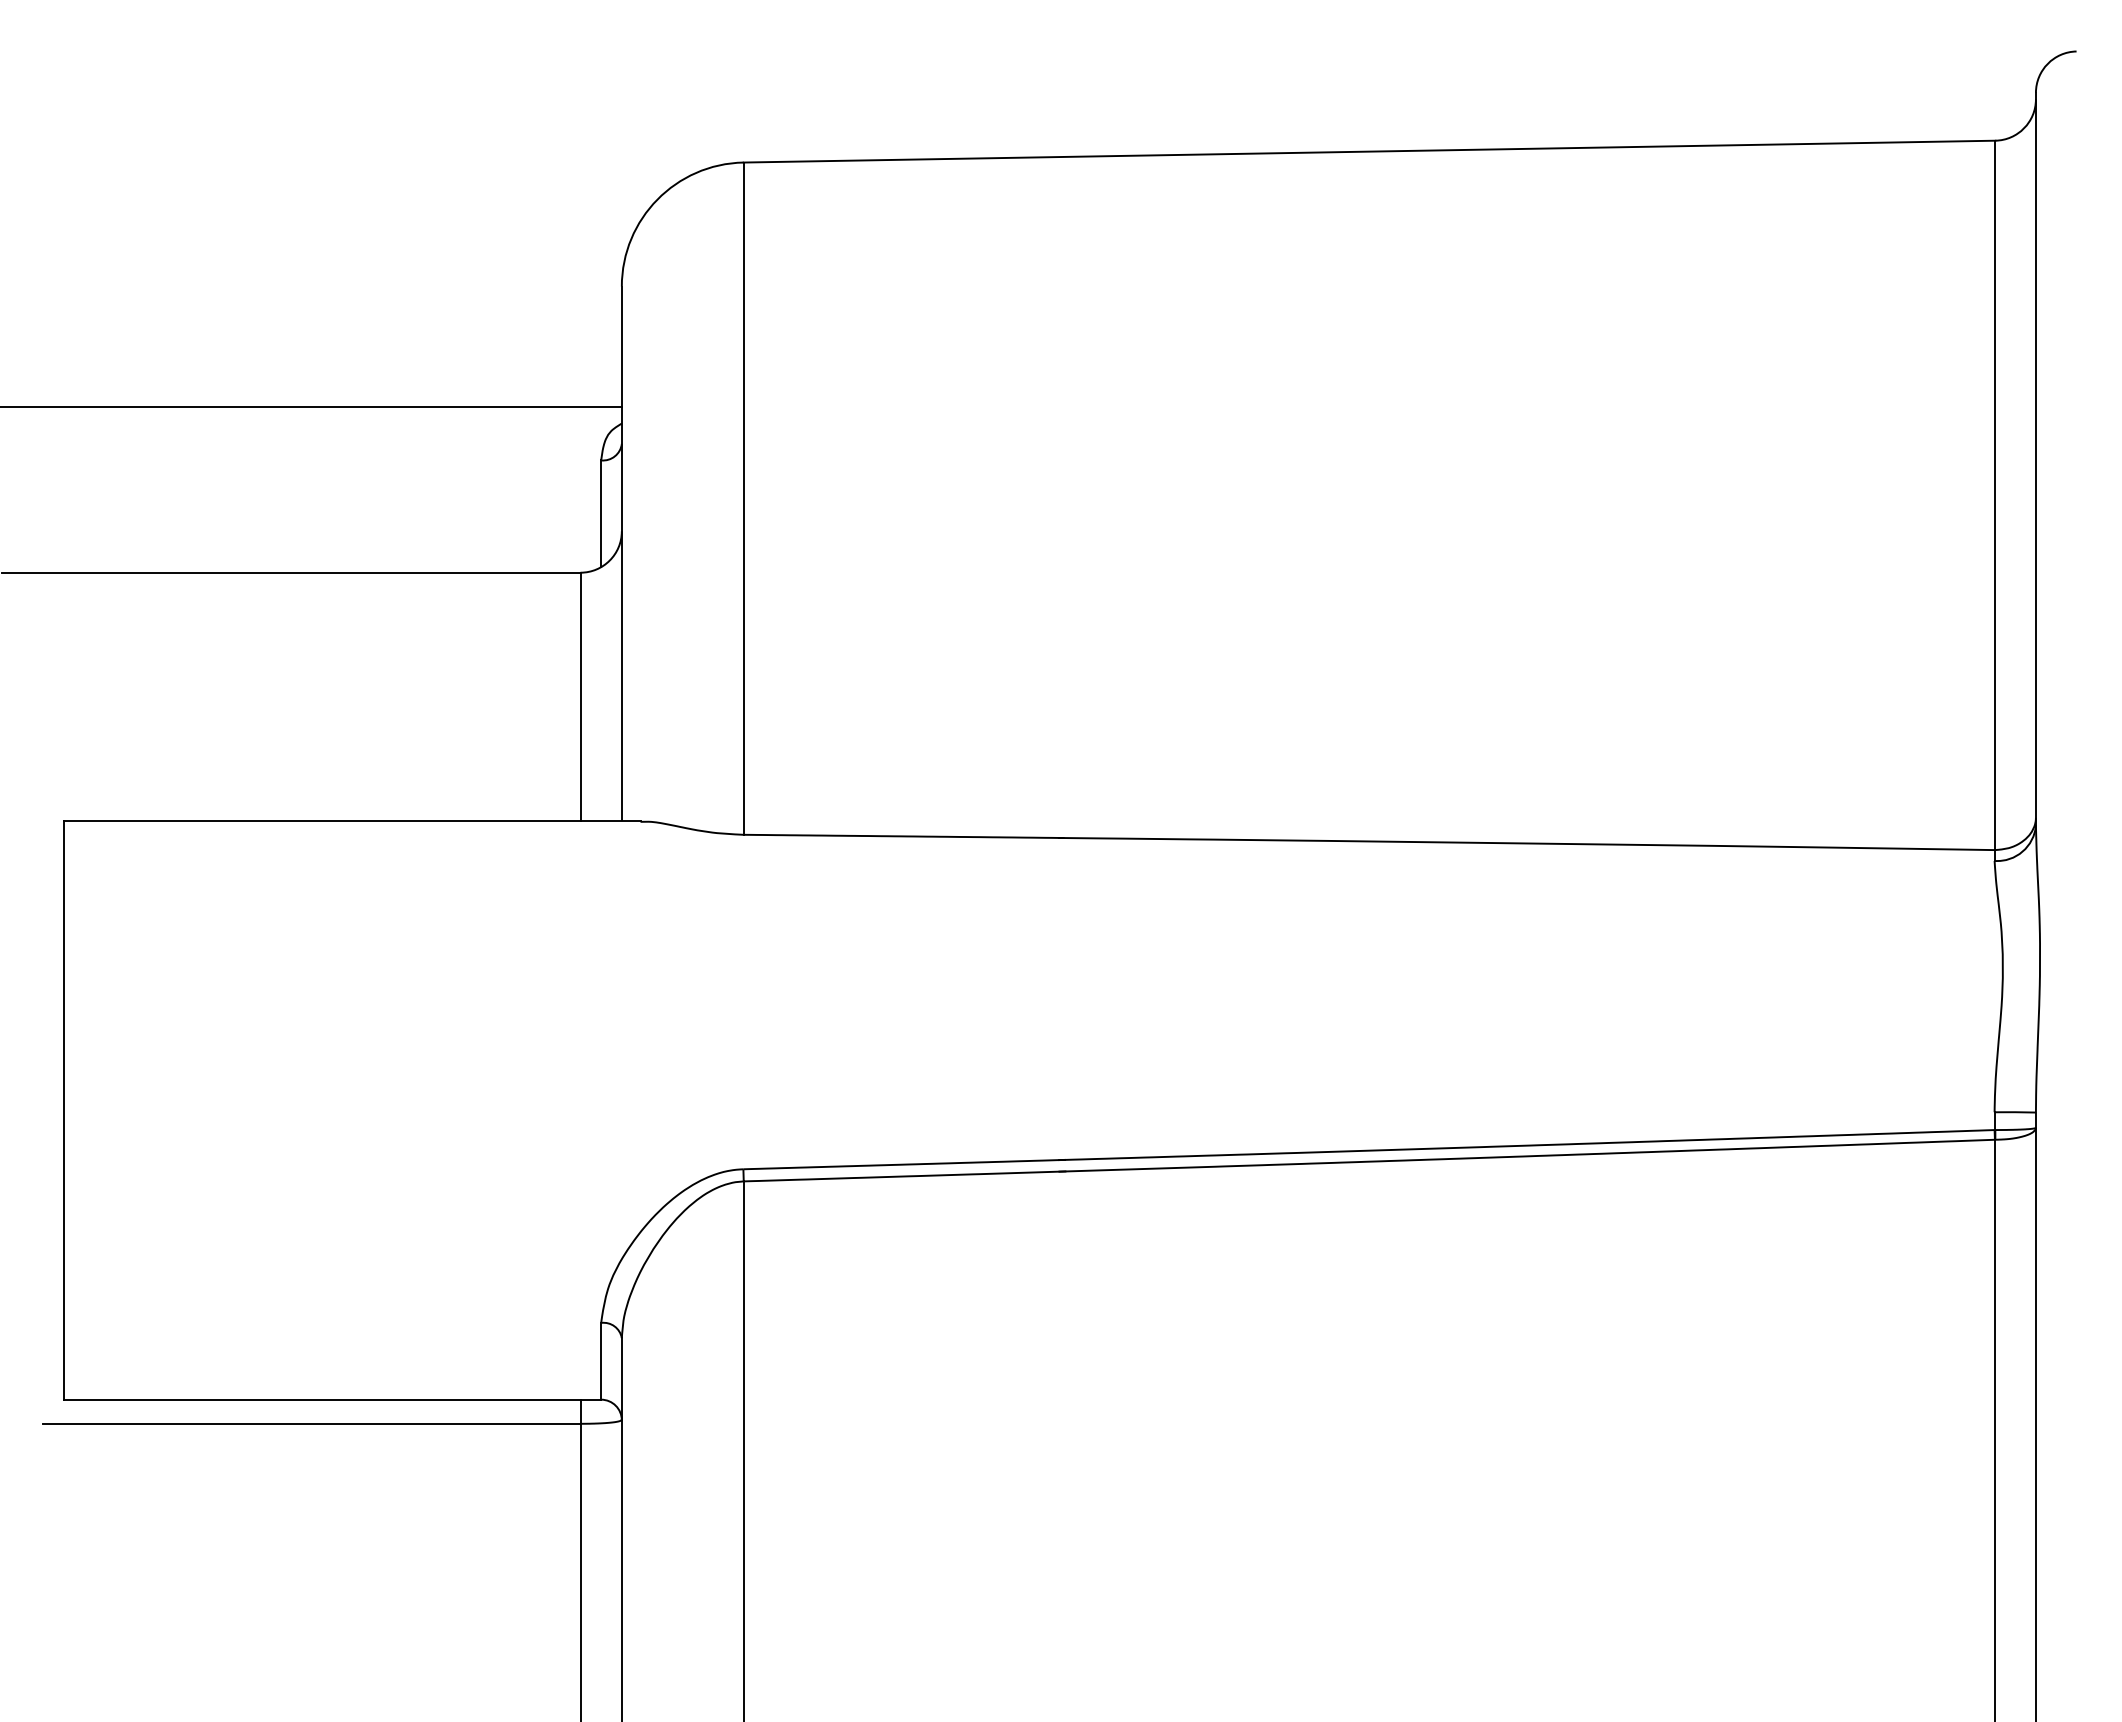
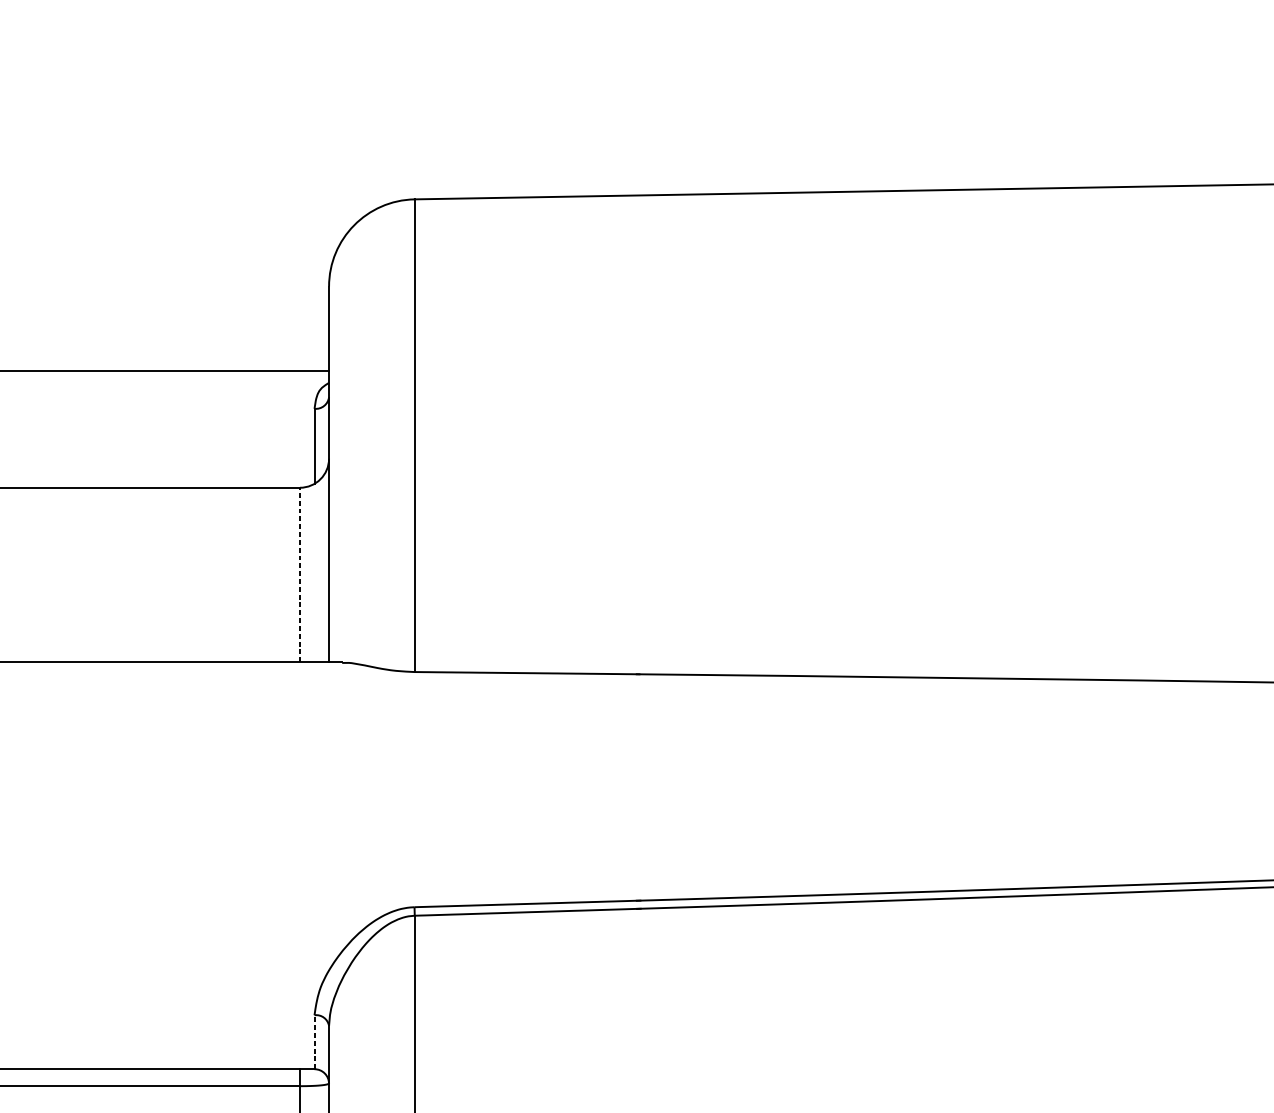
line: (580, 696) -> (299, 574), solid -> dashed
line: (601, 1360) -> (314, 1041), solid -> dashed

